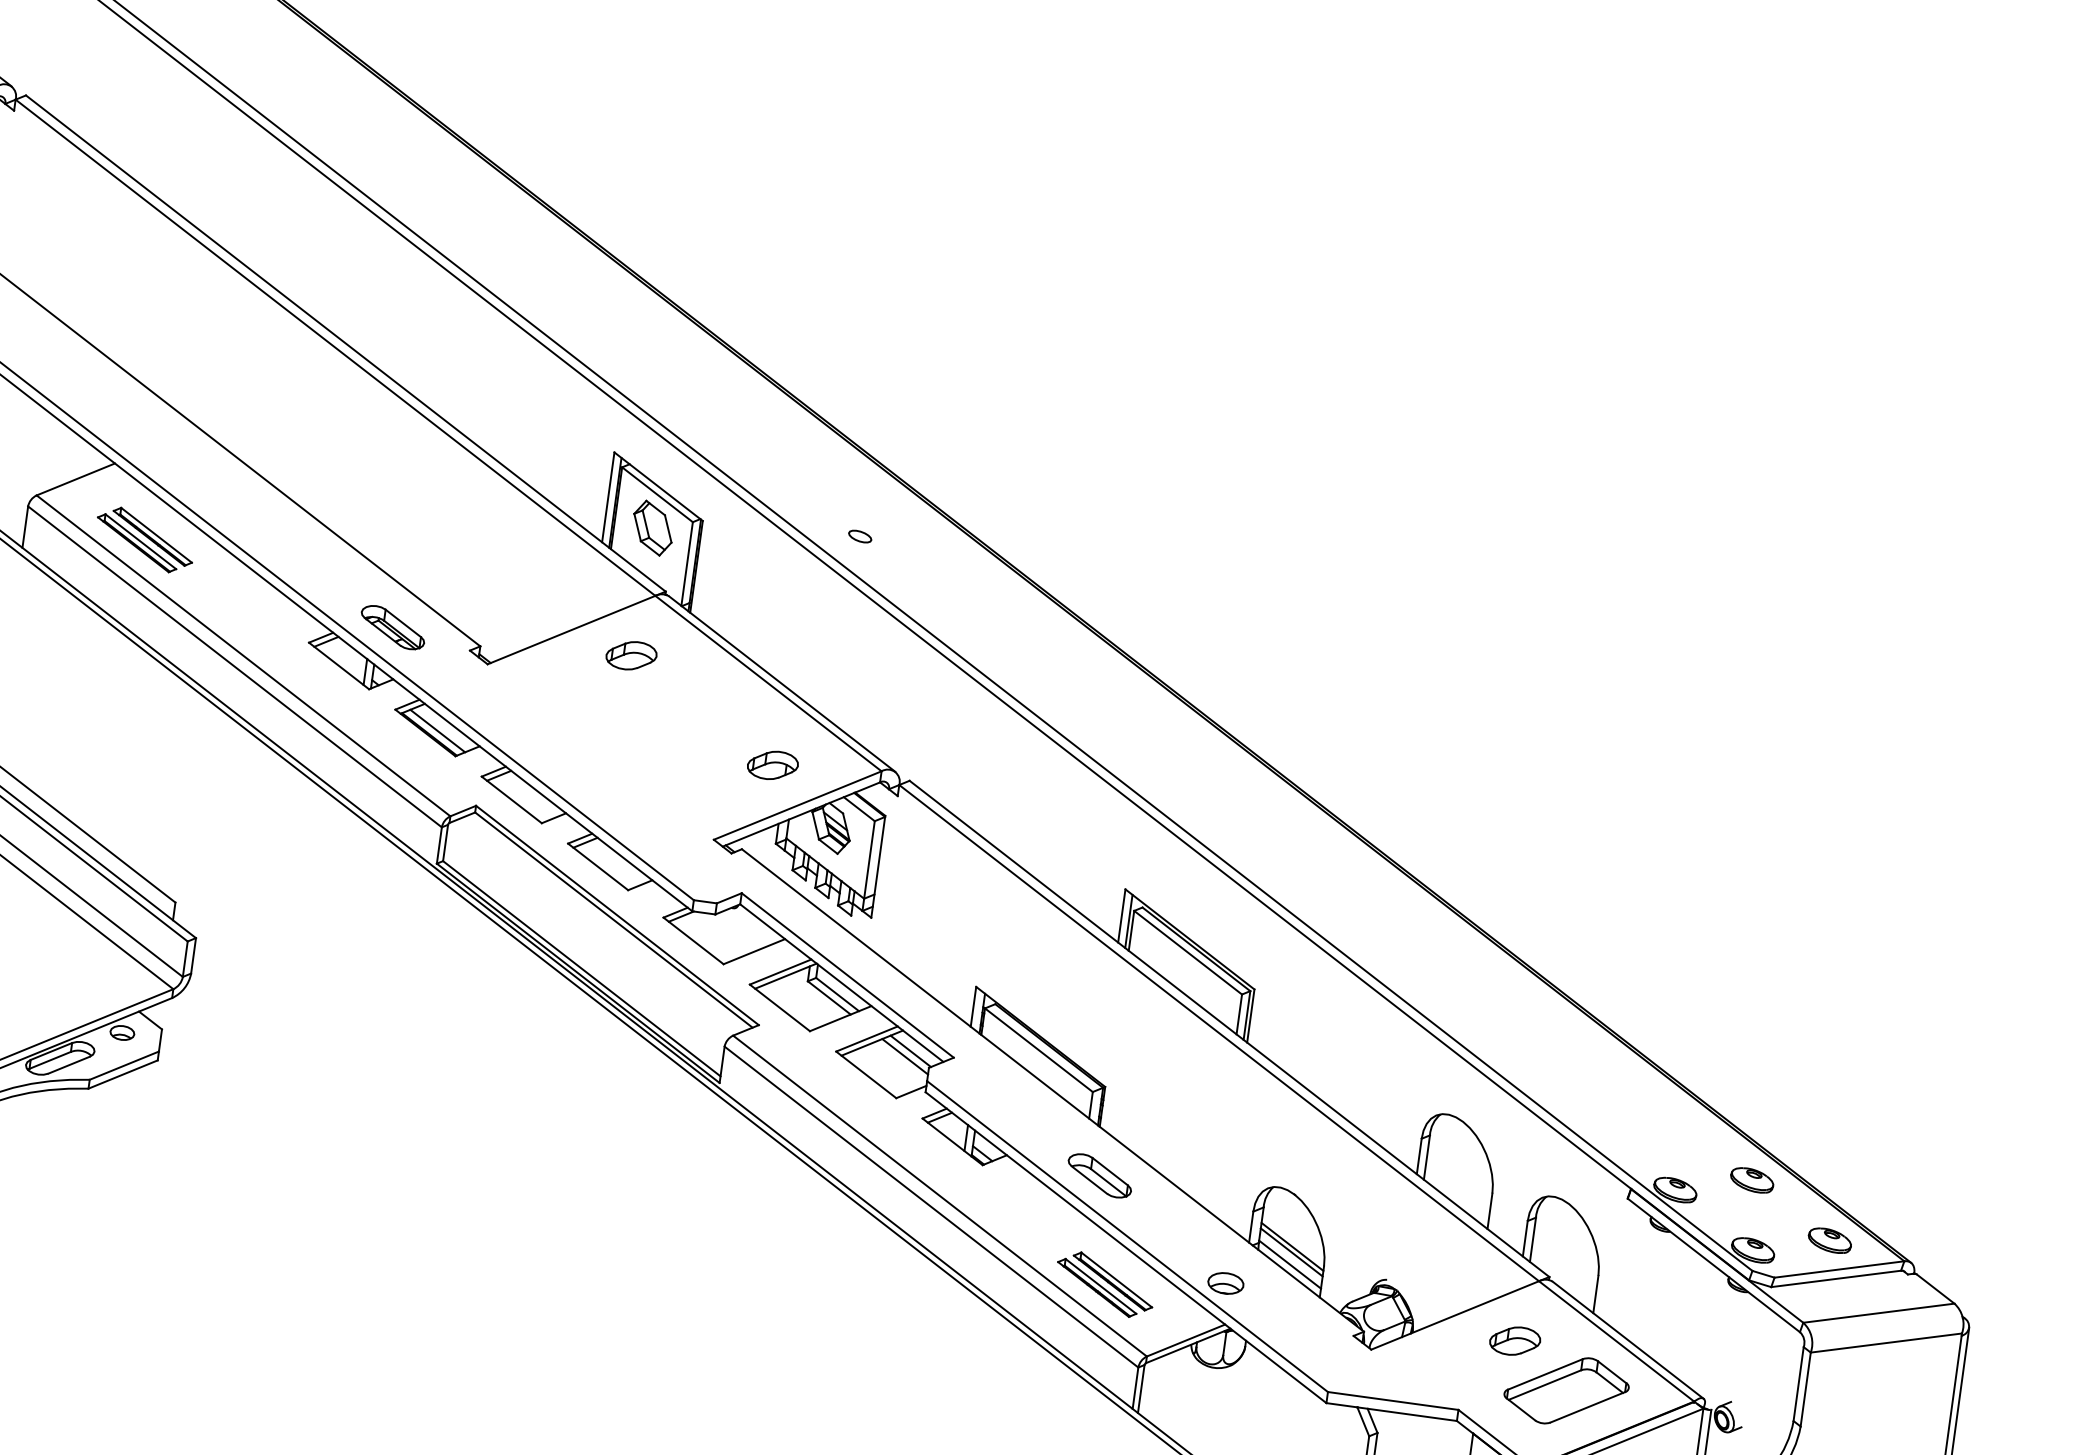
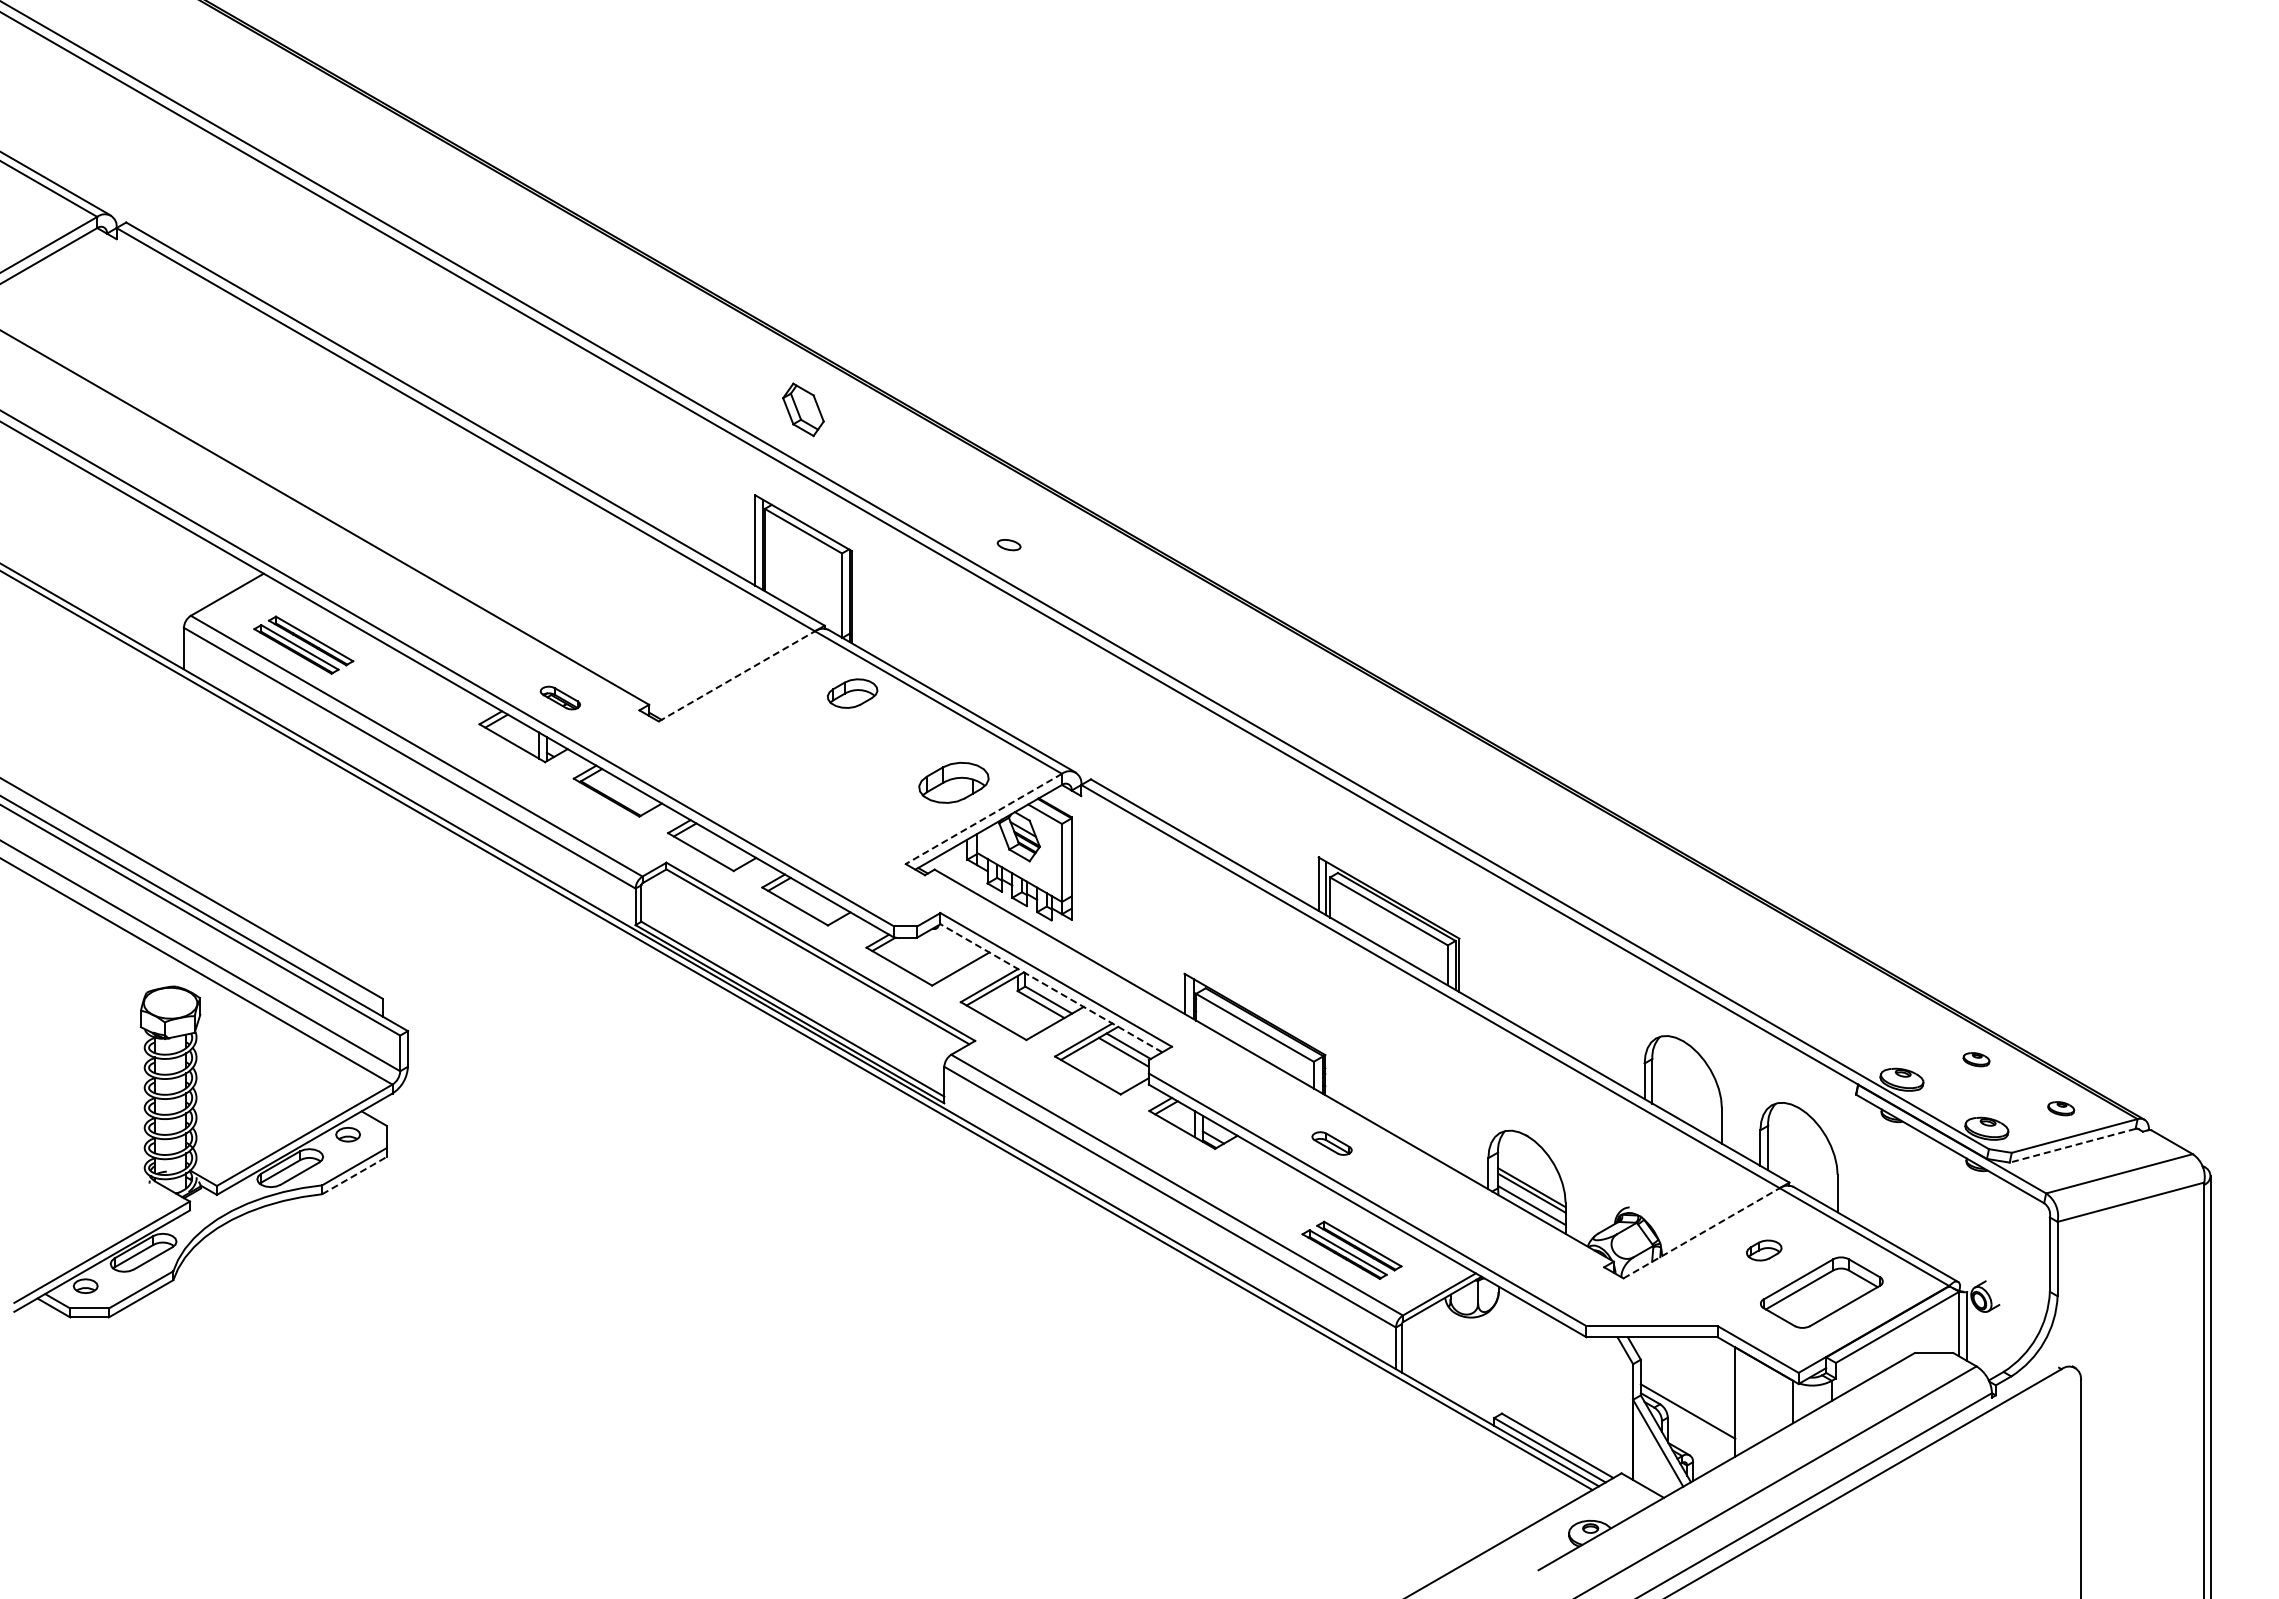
part: (653, 527) -> (803, 409), moved
part: (393, 627) -> (560, 697), size x0.6
line: (572, 630) -> (737, 676), solid -> dashed
part: (631, 655) -> (852, 693), moved
line: (437, 730) -> (618, 793), removed
part: (772, 765) -> (953, 782), size x1.4
line: (797, 806) -> (983, 819), solid -> dashed
line: (840, 983) -> (1050, 988), solid -> dashed
line: (123, 1074) -> (354, 1175), solid -> dashed
part: (1099, 1175) -> (1331, 1143), size x0.6
part: (1752, 1180) -> (1976, 1059), size x0.6
part: (1829, 1240) -> (2060, 1108), size x0.6
line: (1836, 1278) -> (2072, 1145), solid -> dashed
part: (1225, 1283) -> (1470, 1232), removed
line: (1456, 1315) -> (1702, 1233), solid -> dashed
part: (1514, 1340) -> (1763, 1250), size x0.7

